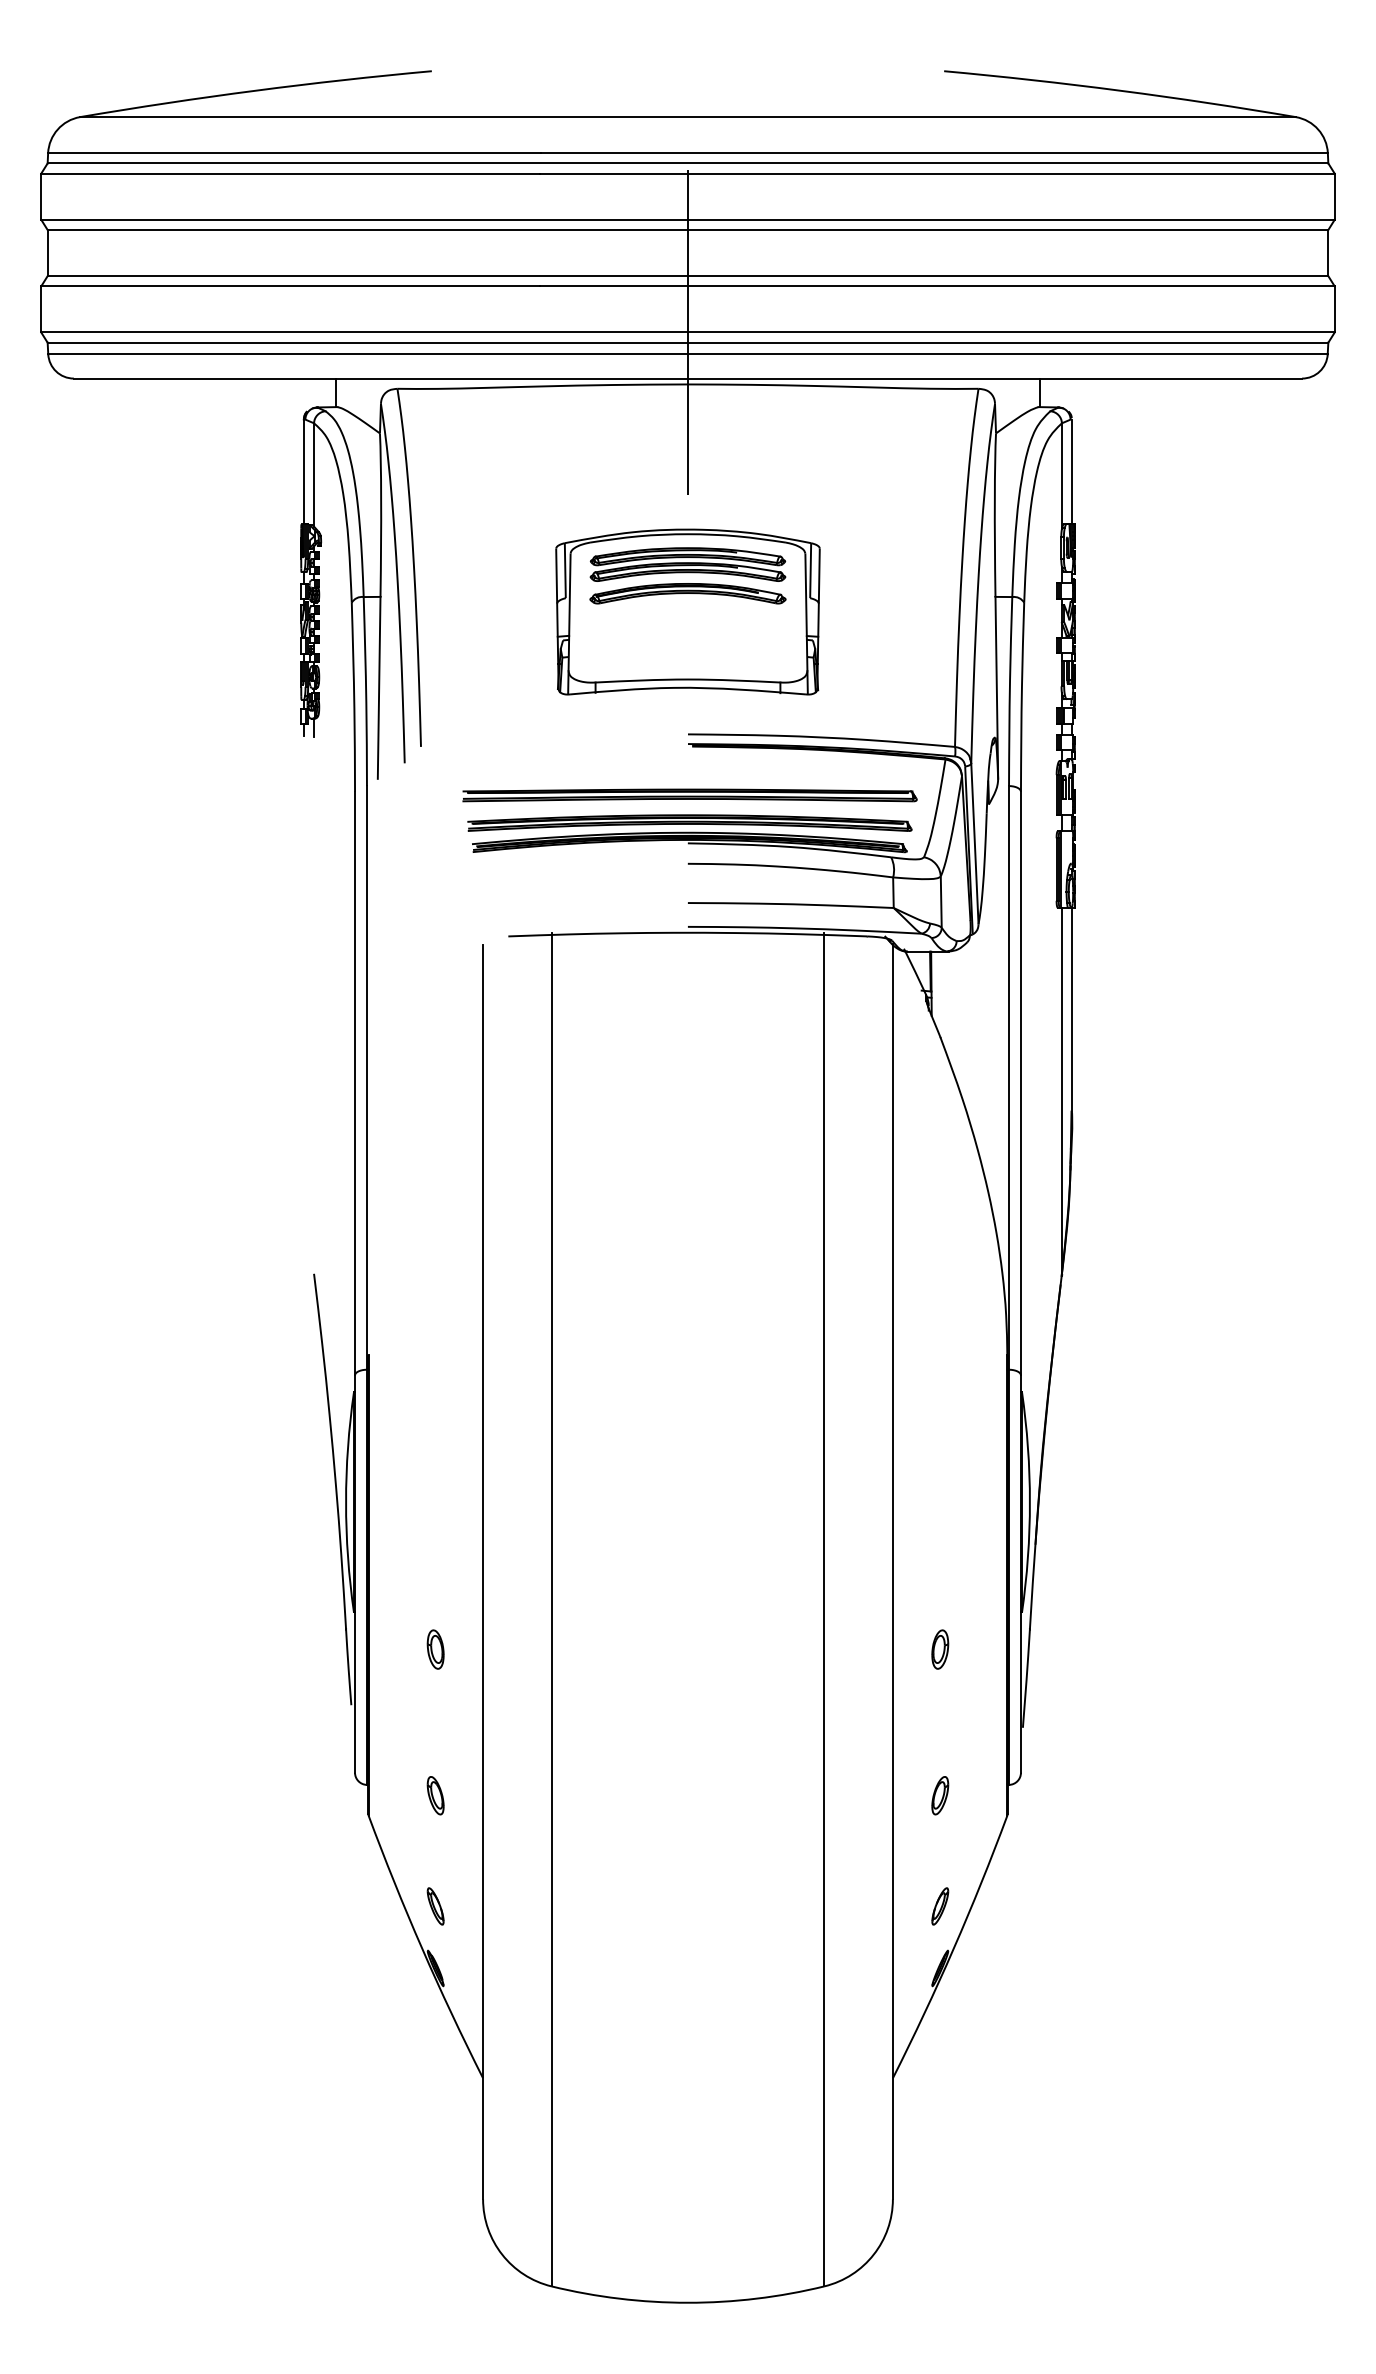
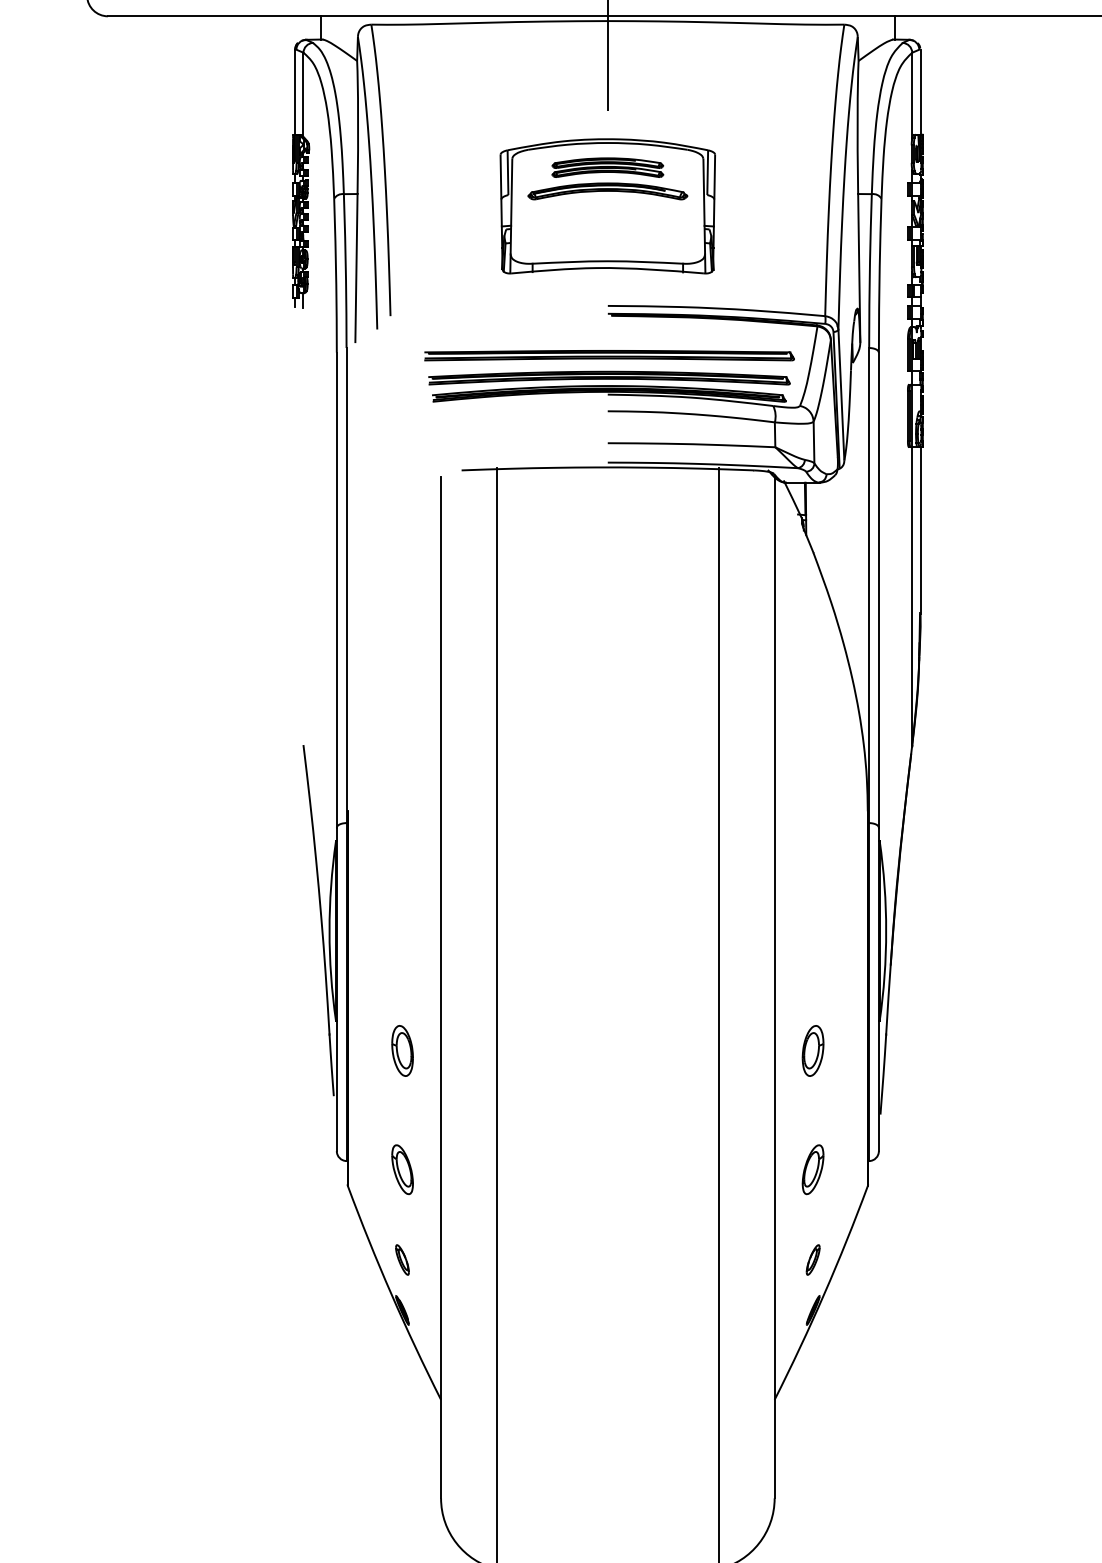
part: (687, 564) -> (607, 167), size x0.7
part: (435, 1649) -> (402, 1050), size x1.6
part: (940, 1649) -> (813, 1050), size x1.6
part: (435, 1795) -> (402, 1169), size x1.6
part: (940, 1795) -> (813, 1169), size x1.6

